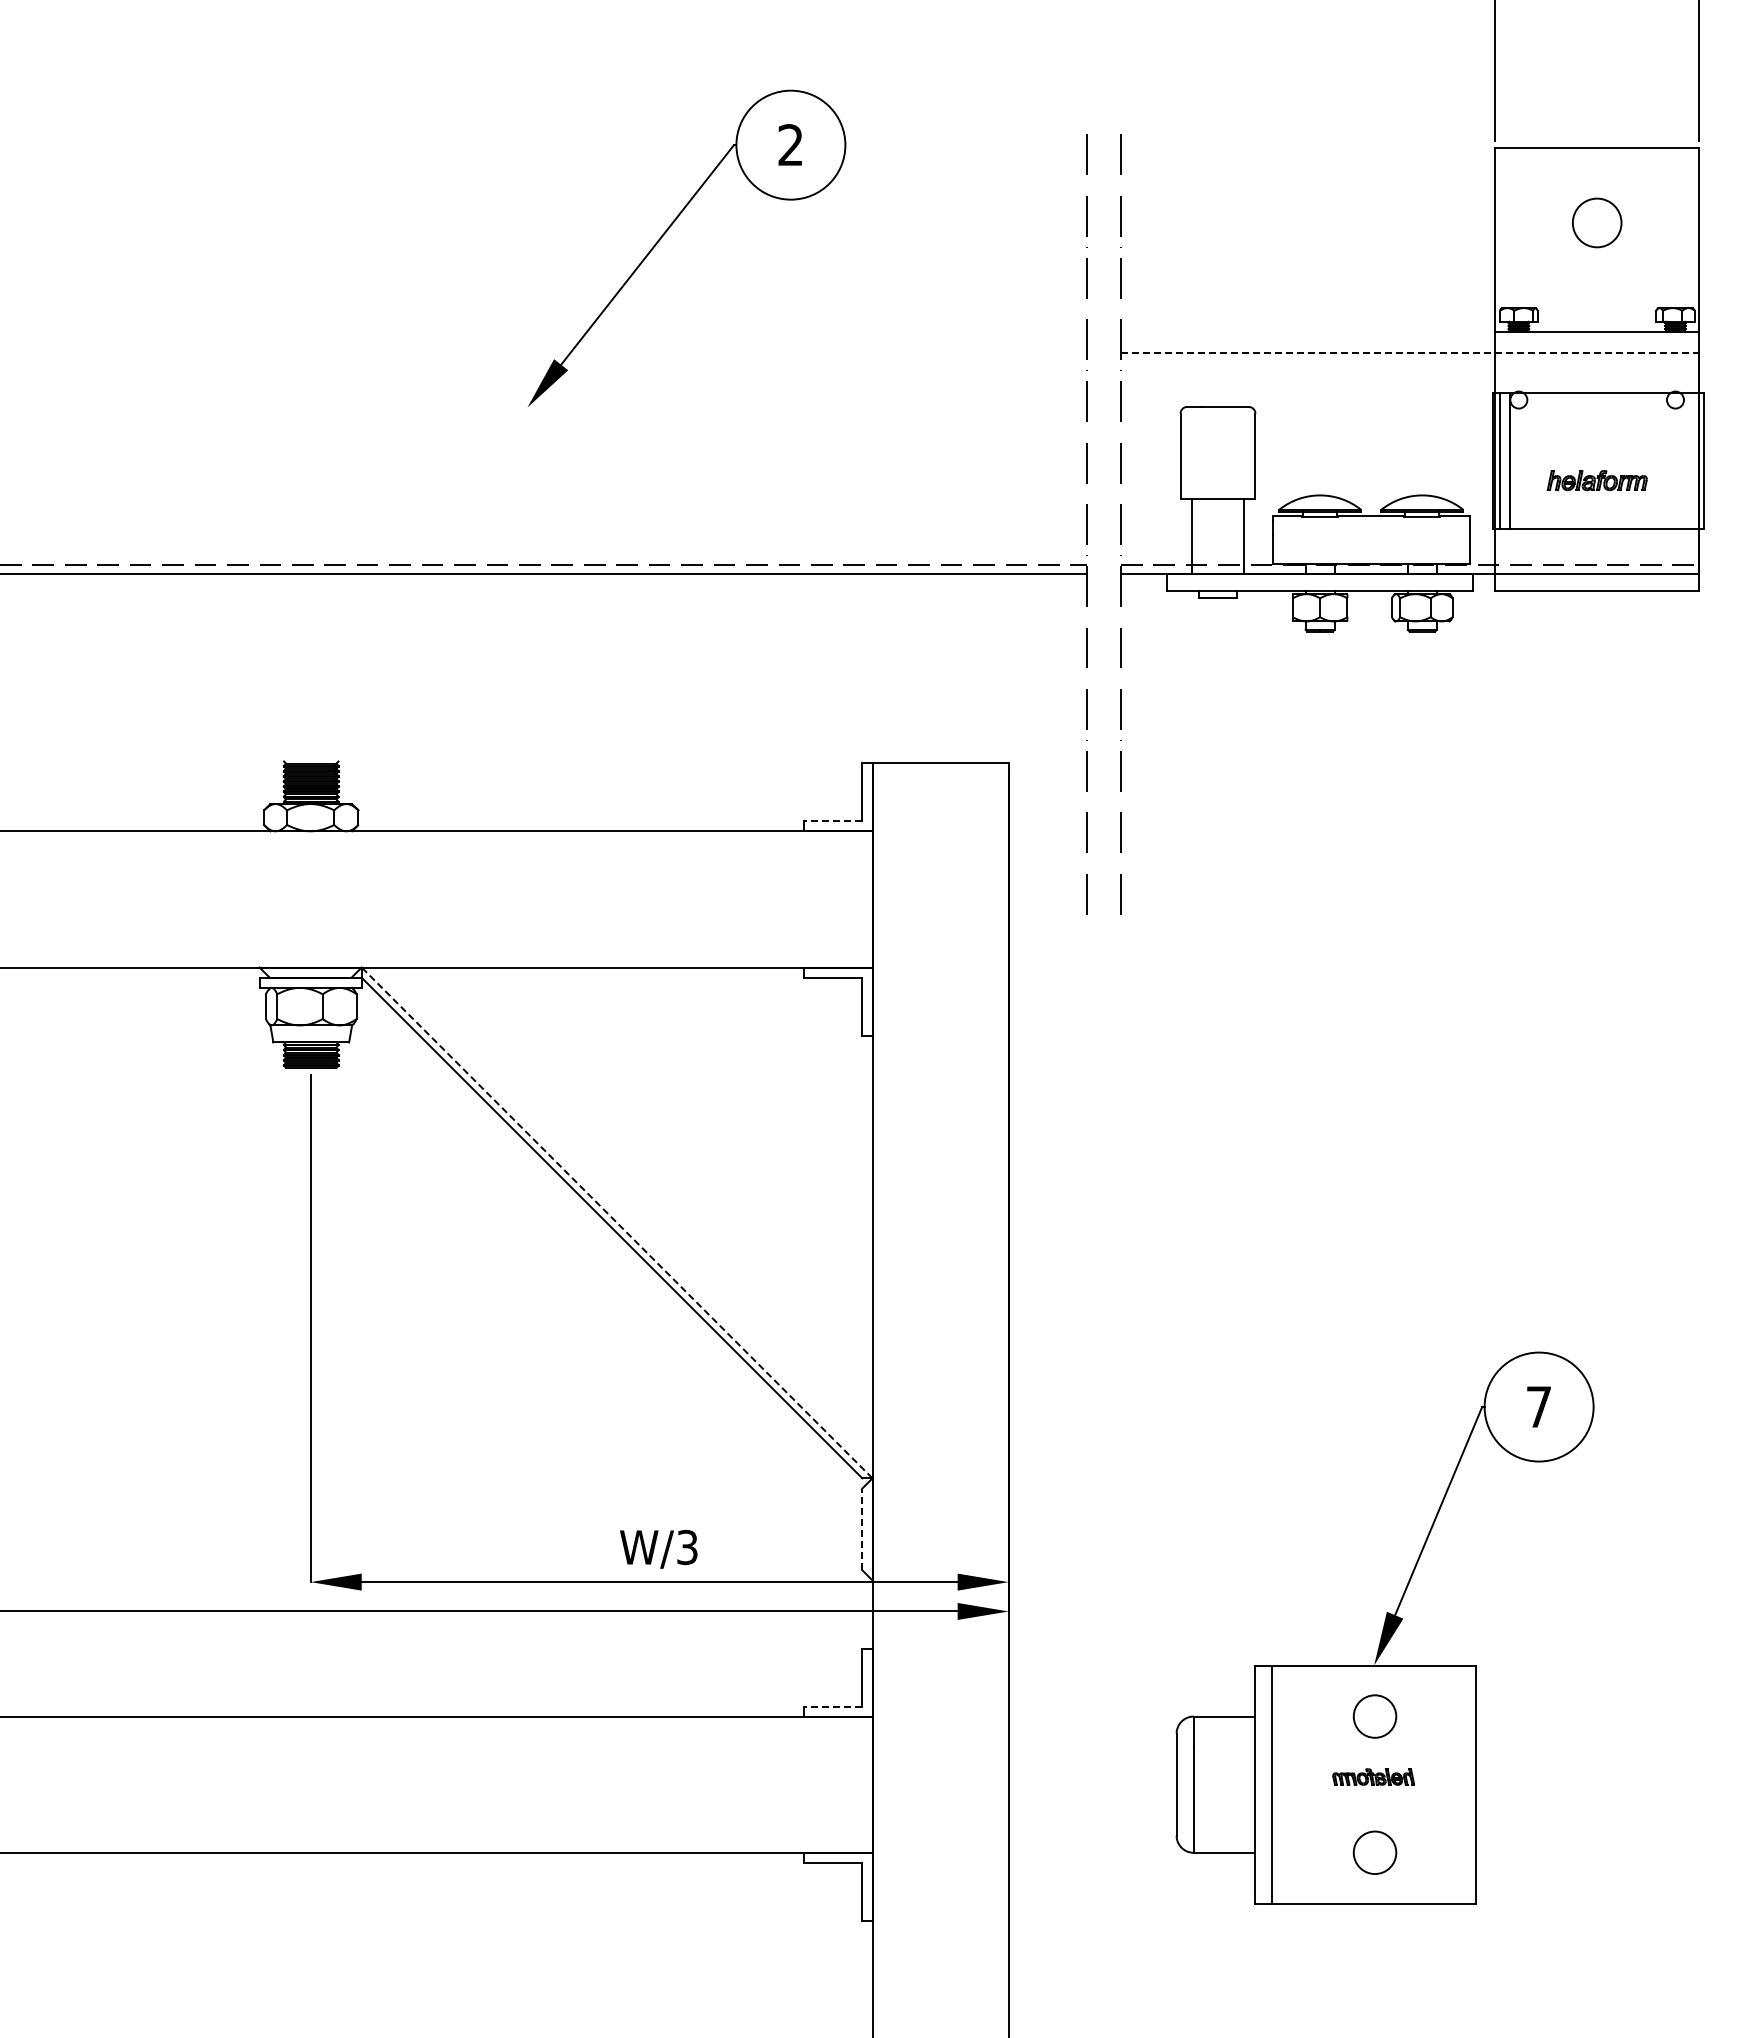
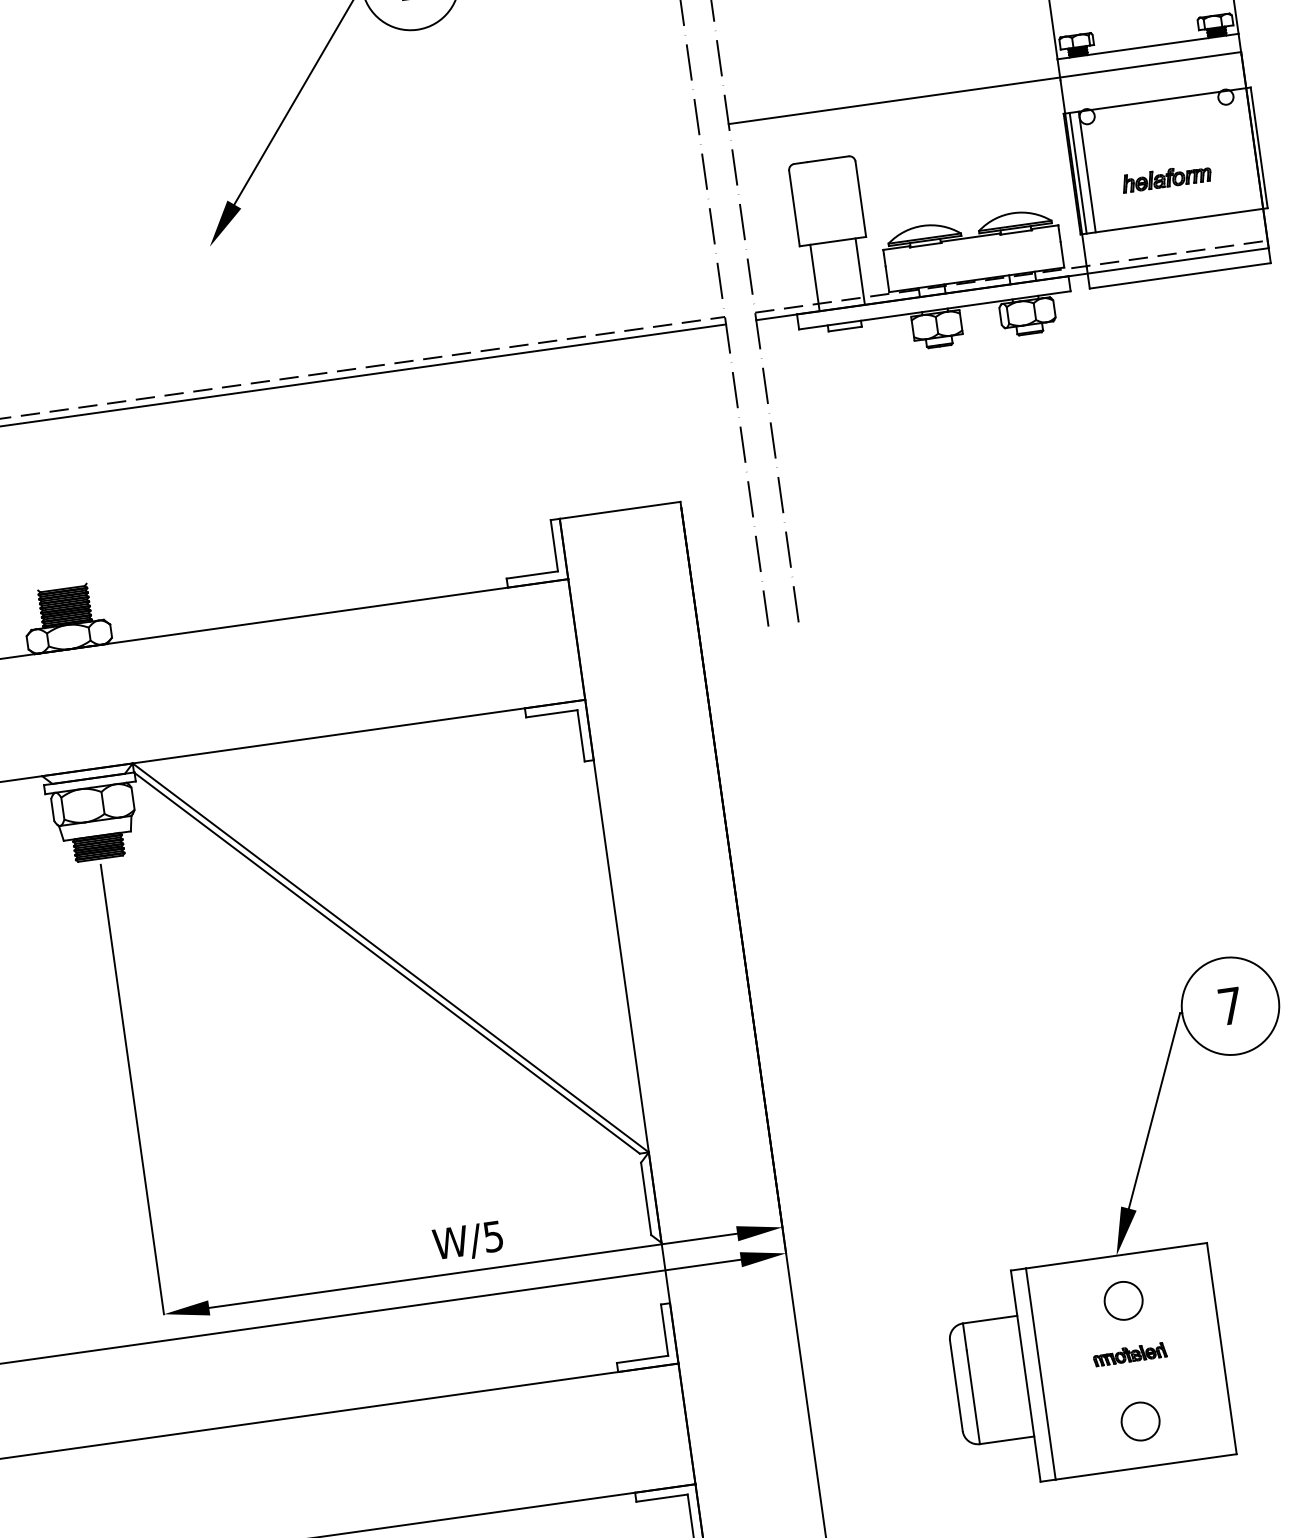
line: (1410, 352) -> (985, 88), dashed -> solid
line: (833, 821) -> (532, 575), dashed -> solid
line: (616, 1222) -> (390, 957), dashed -> solid
line: (862, 1529) -> (646, 1198), dashed -> solid
text: (687, 1546) -> (493, 1235), W/3 -> W/5
line: (833, 1706) -> (642, 1359), dashed -> solid

